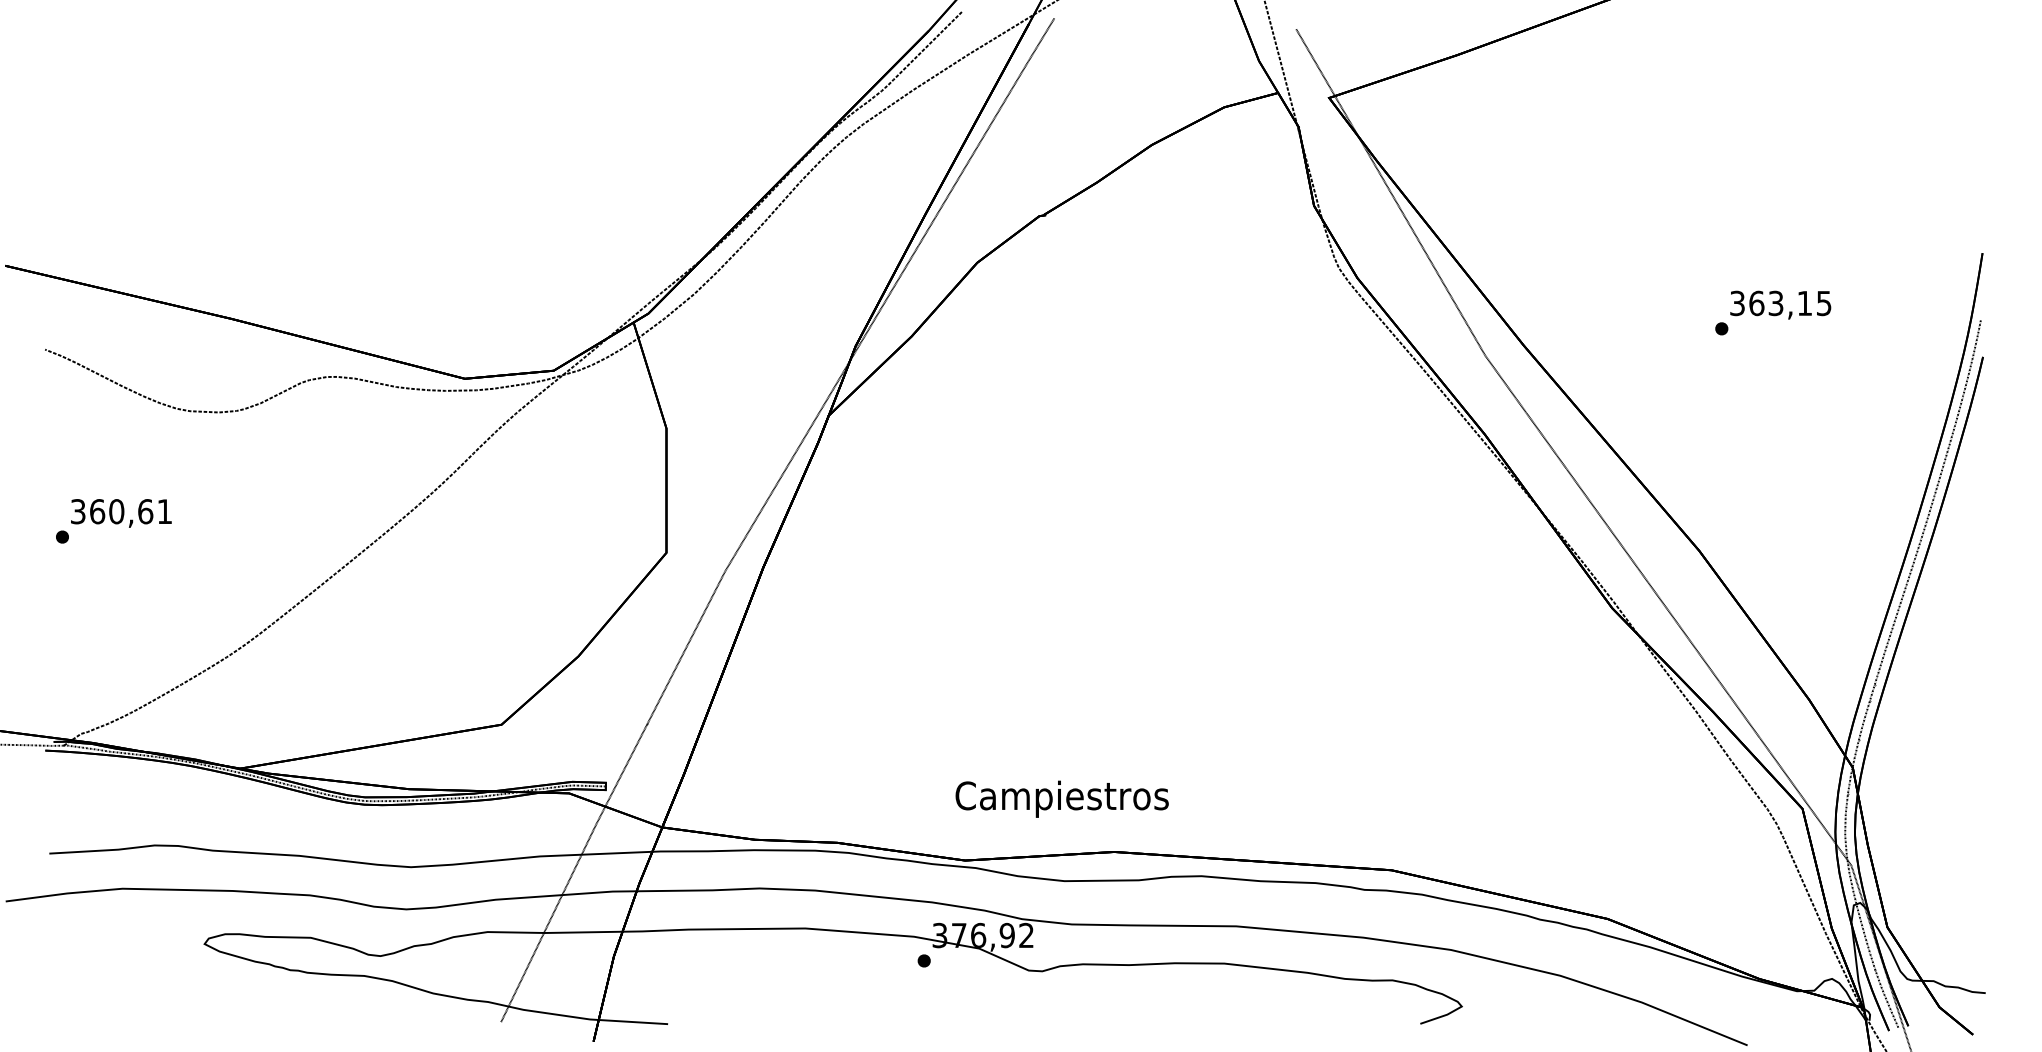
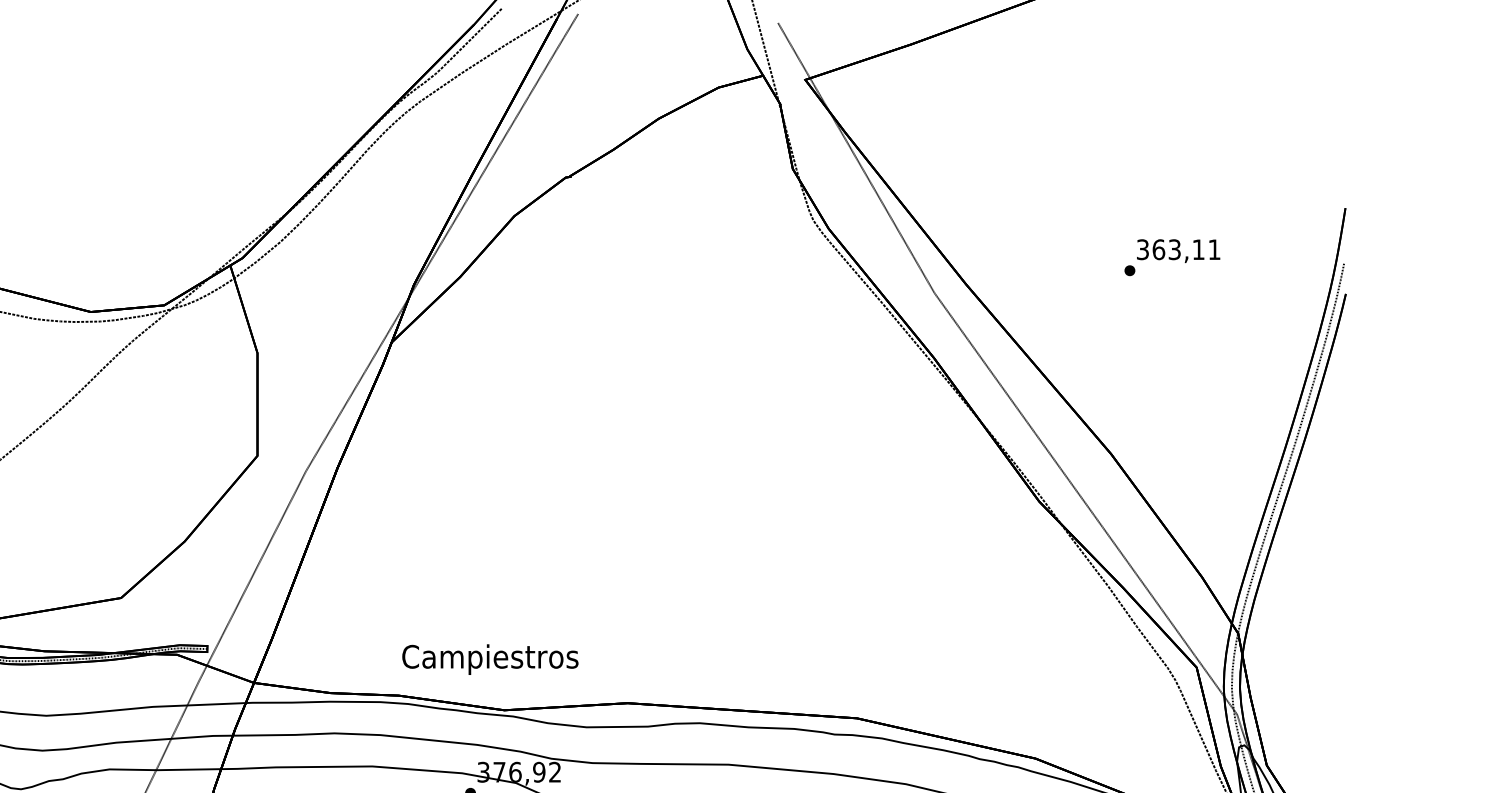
text: (1824, 303) -> (1214, 249), 363,15 -> 363,11
text: (1061, 798) -> (489, 658), moved

